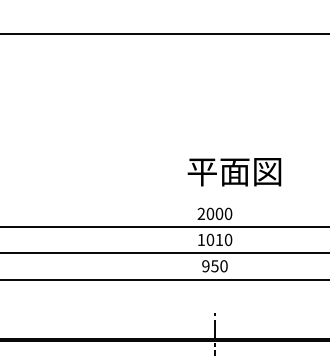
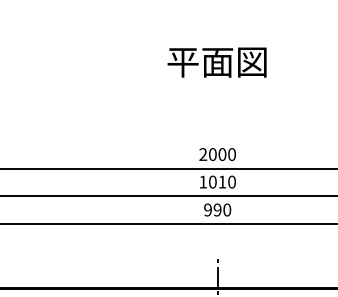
text: (234, 172) -> (217, 62), moved
text: (214, 266) -> (217, 210), 950 -> 990

